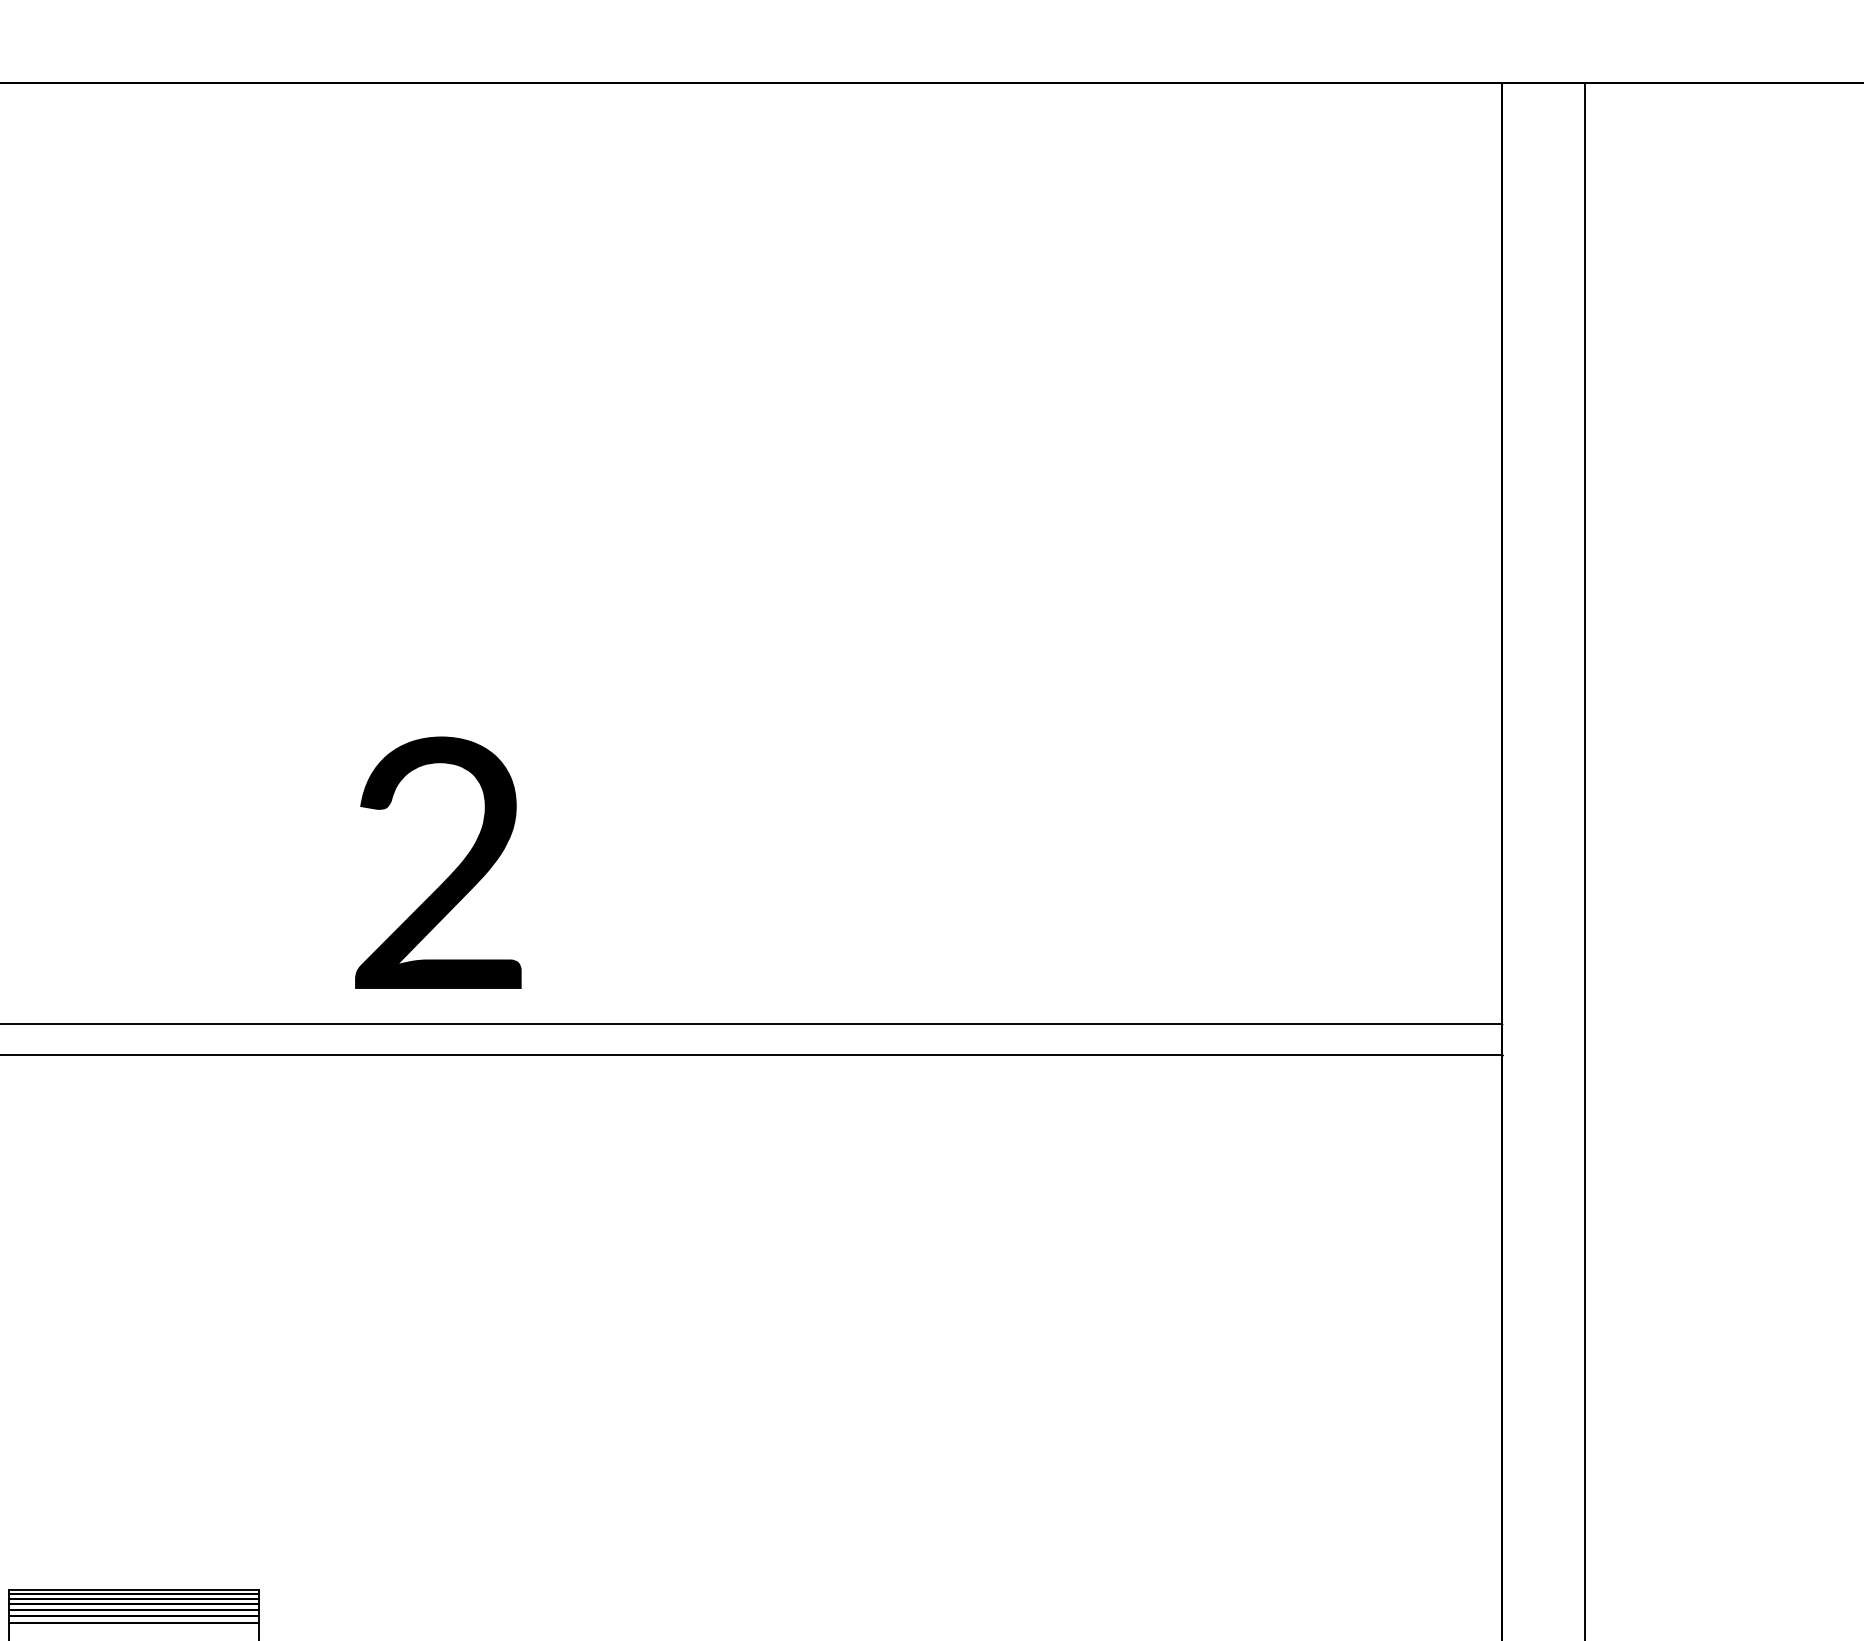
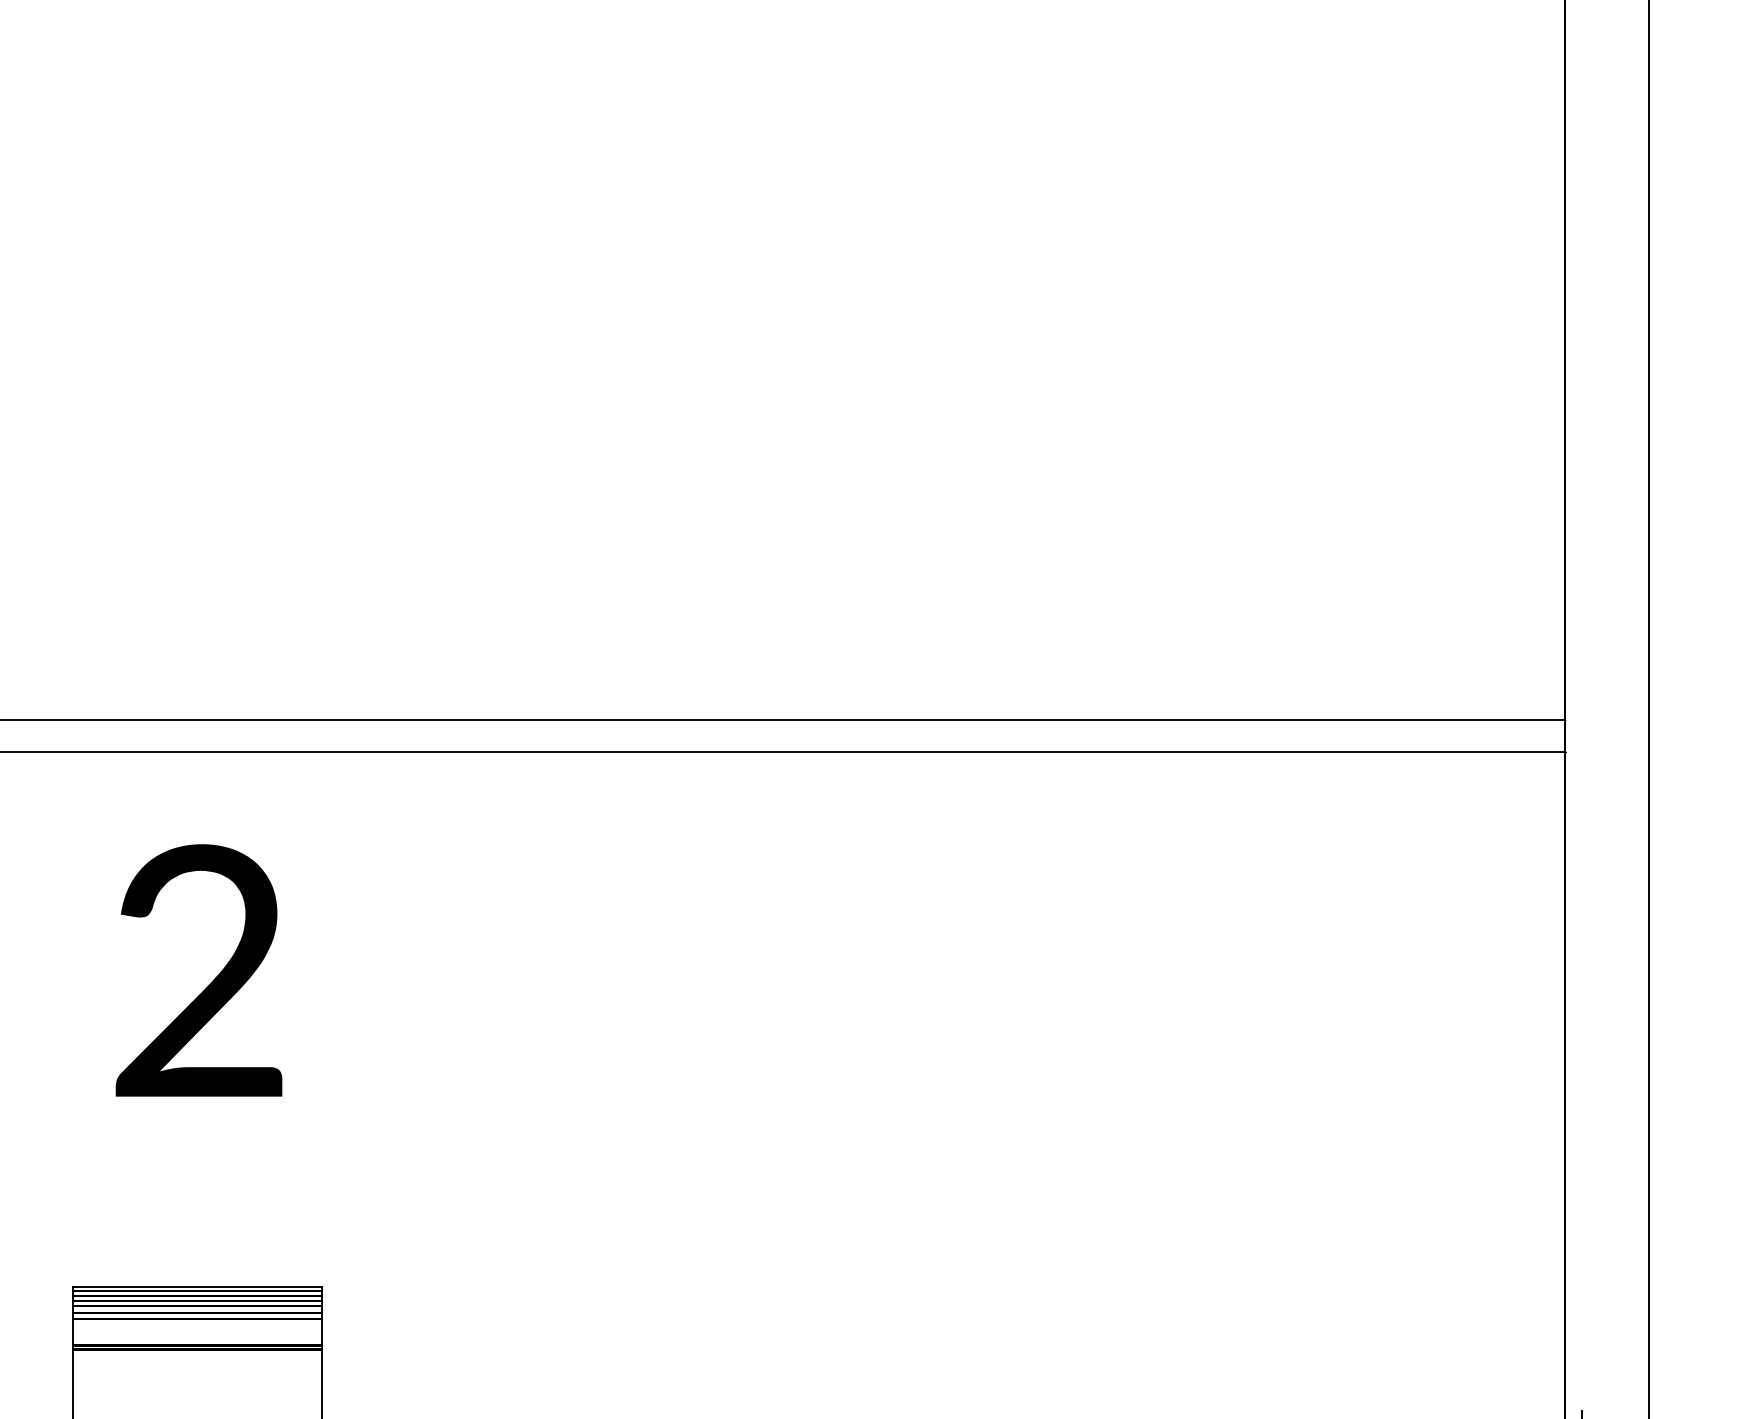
text: (438, 862) -> (199, 970), moved

